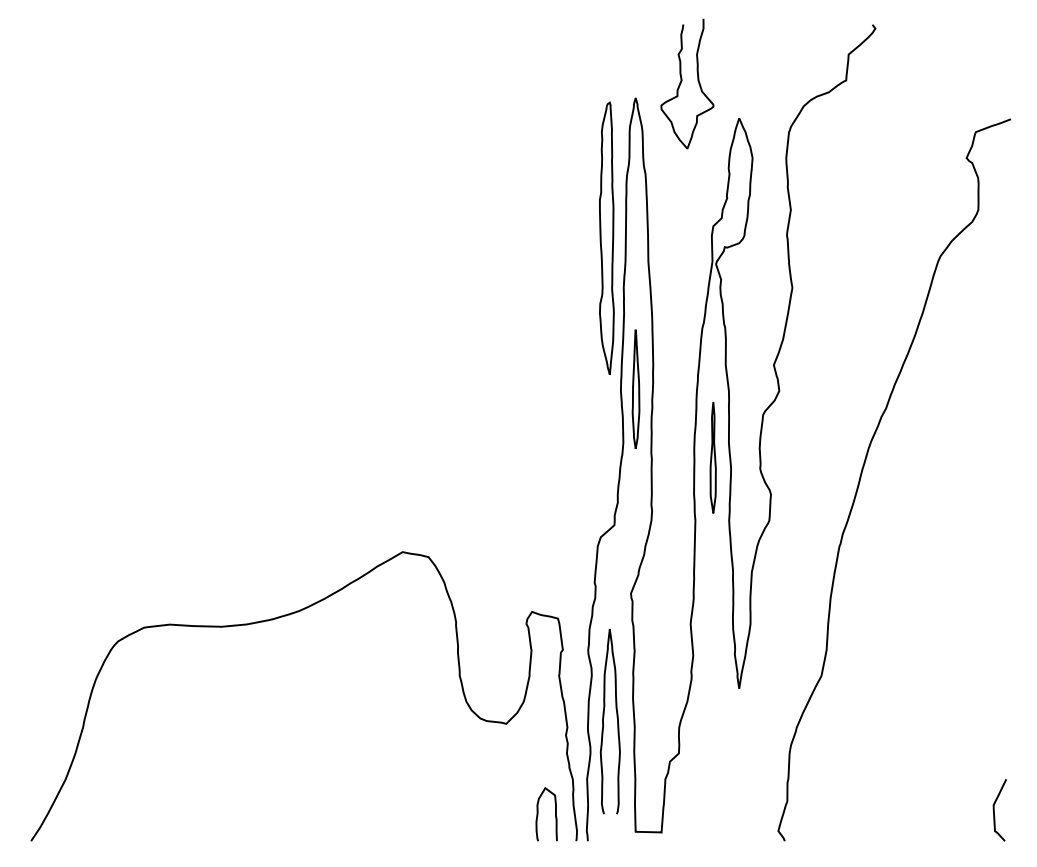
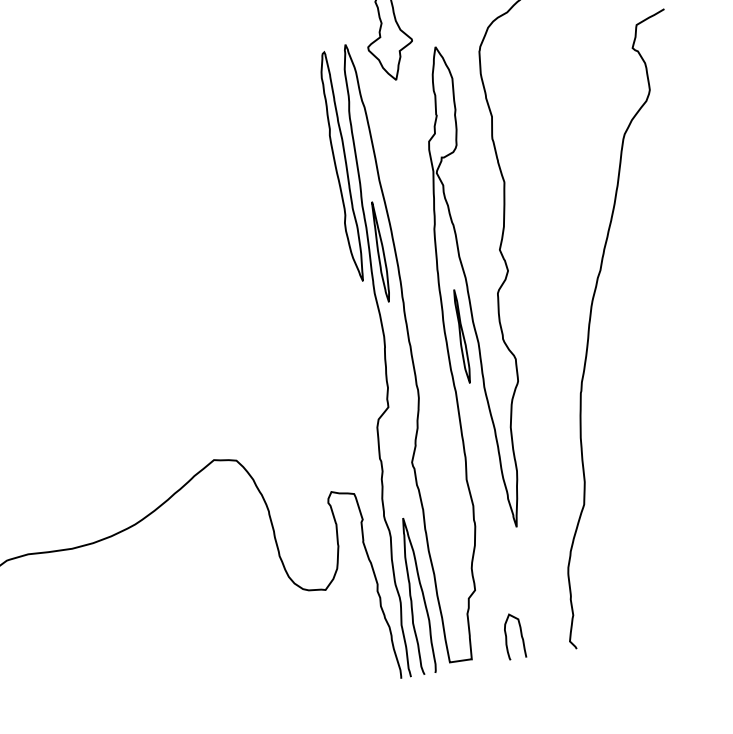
part: (635, 388) -> (380, 251), moved
curve: (603, 721) -> (410, 596), moved
curve: (538, 814) -> (507, 637), moved

